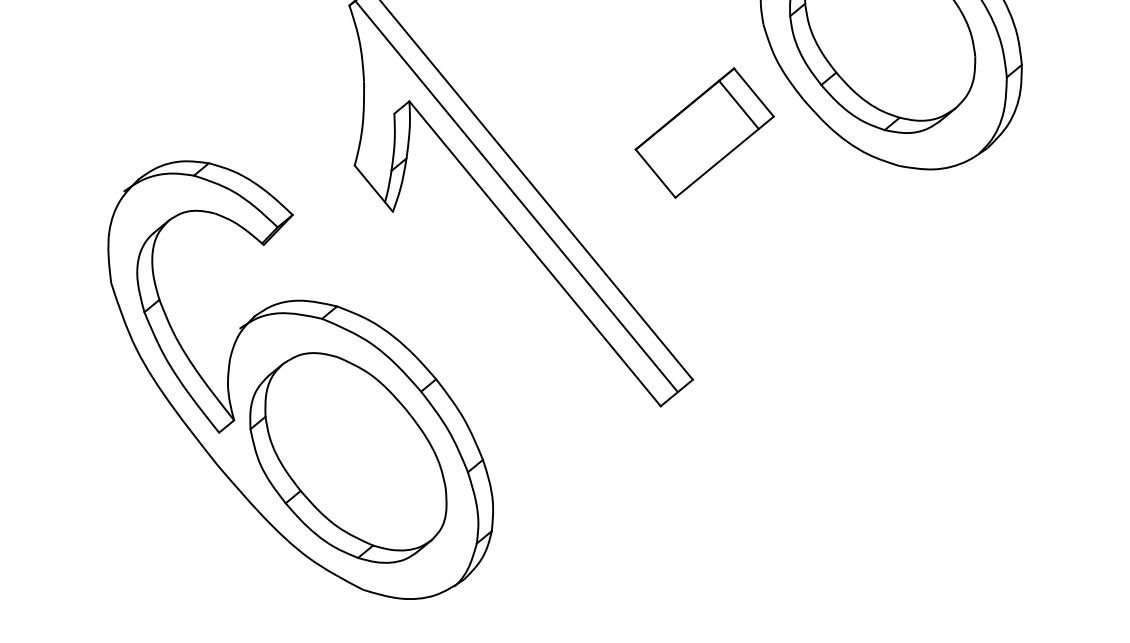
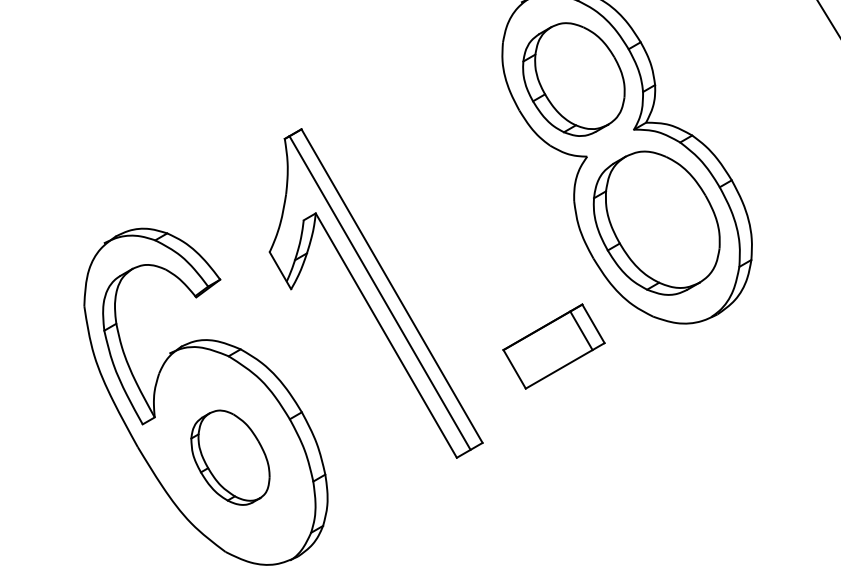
part: (703, 133) -> (553, 346), moved
part: (348, 458) -> (230, 457), size x0.6

